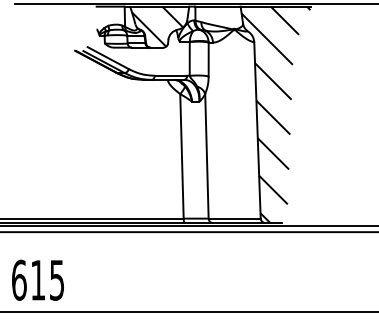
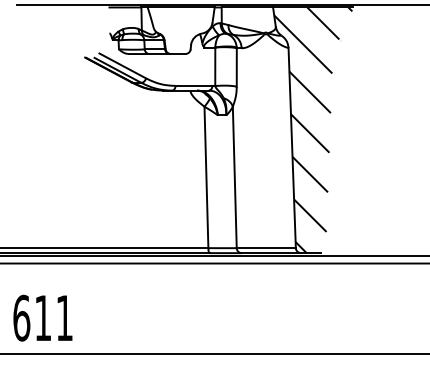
hatch: (157, 26) -> (178, 30), removed
text: (56, 280) -> (63, 318), 615 -> 611

